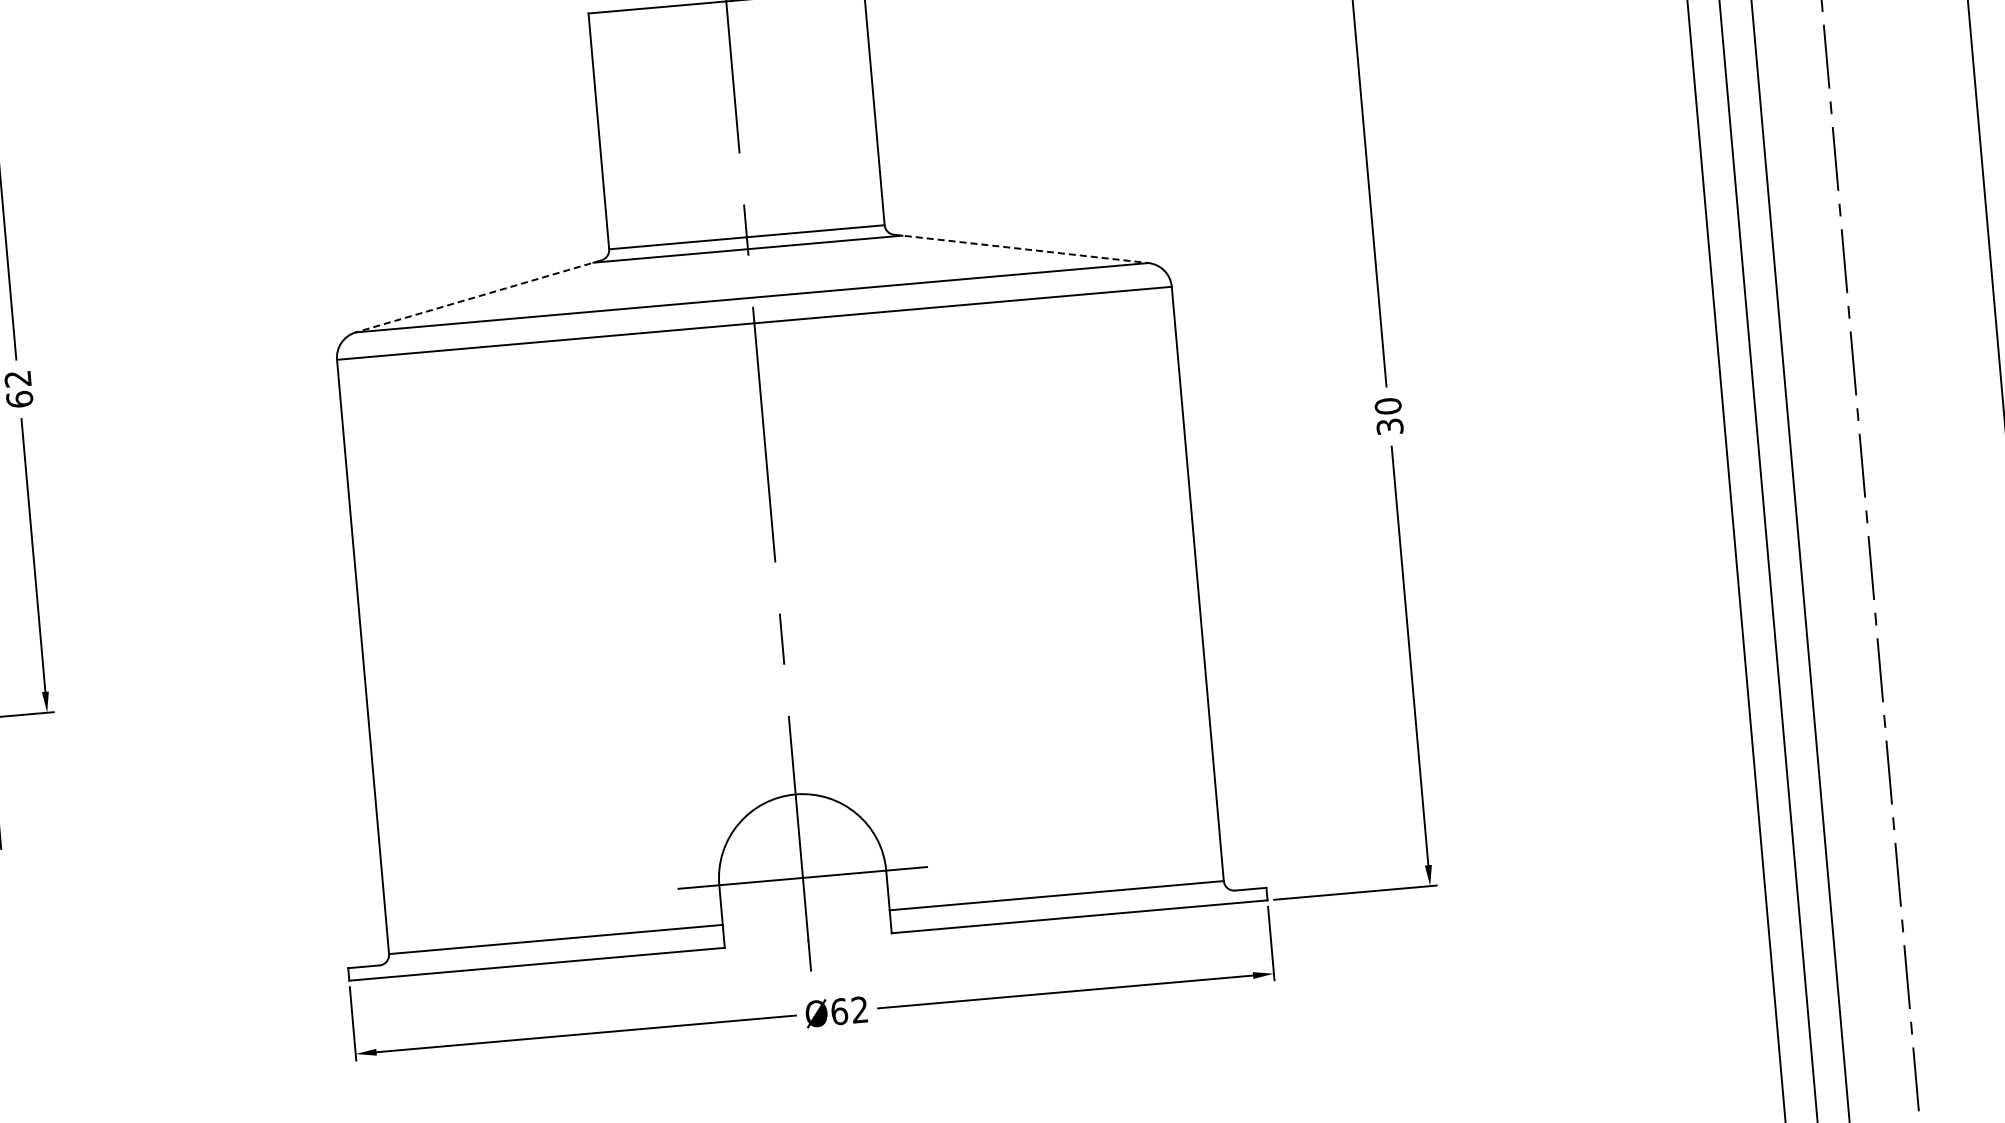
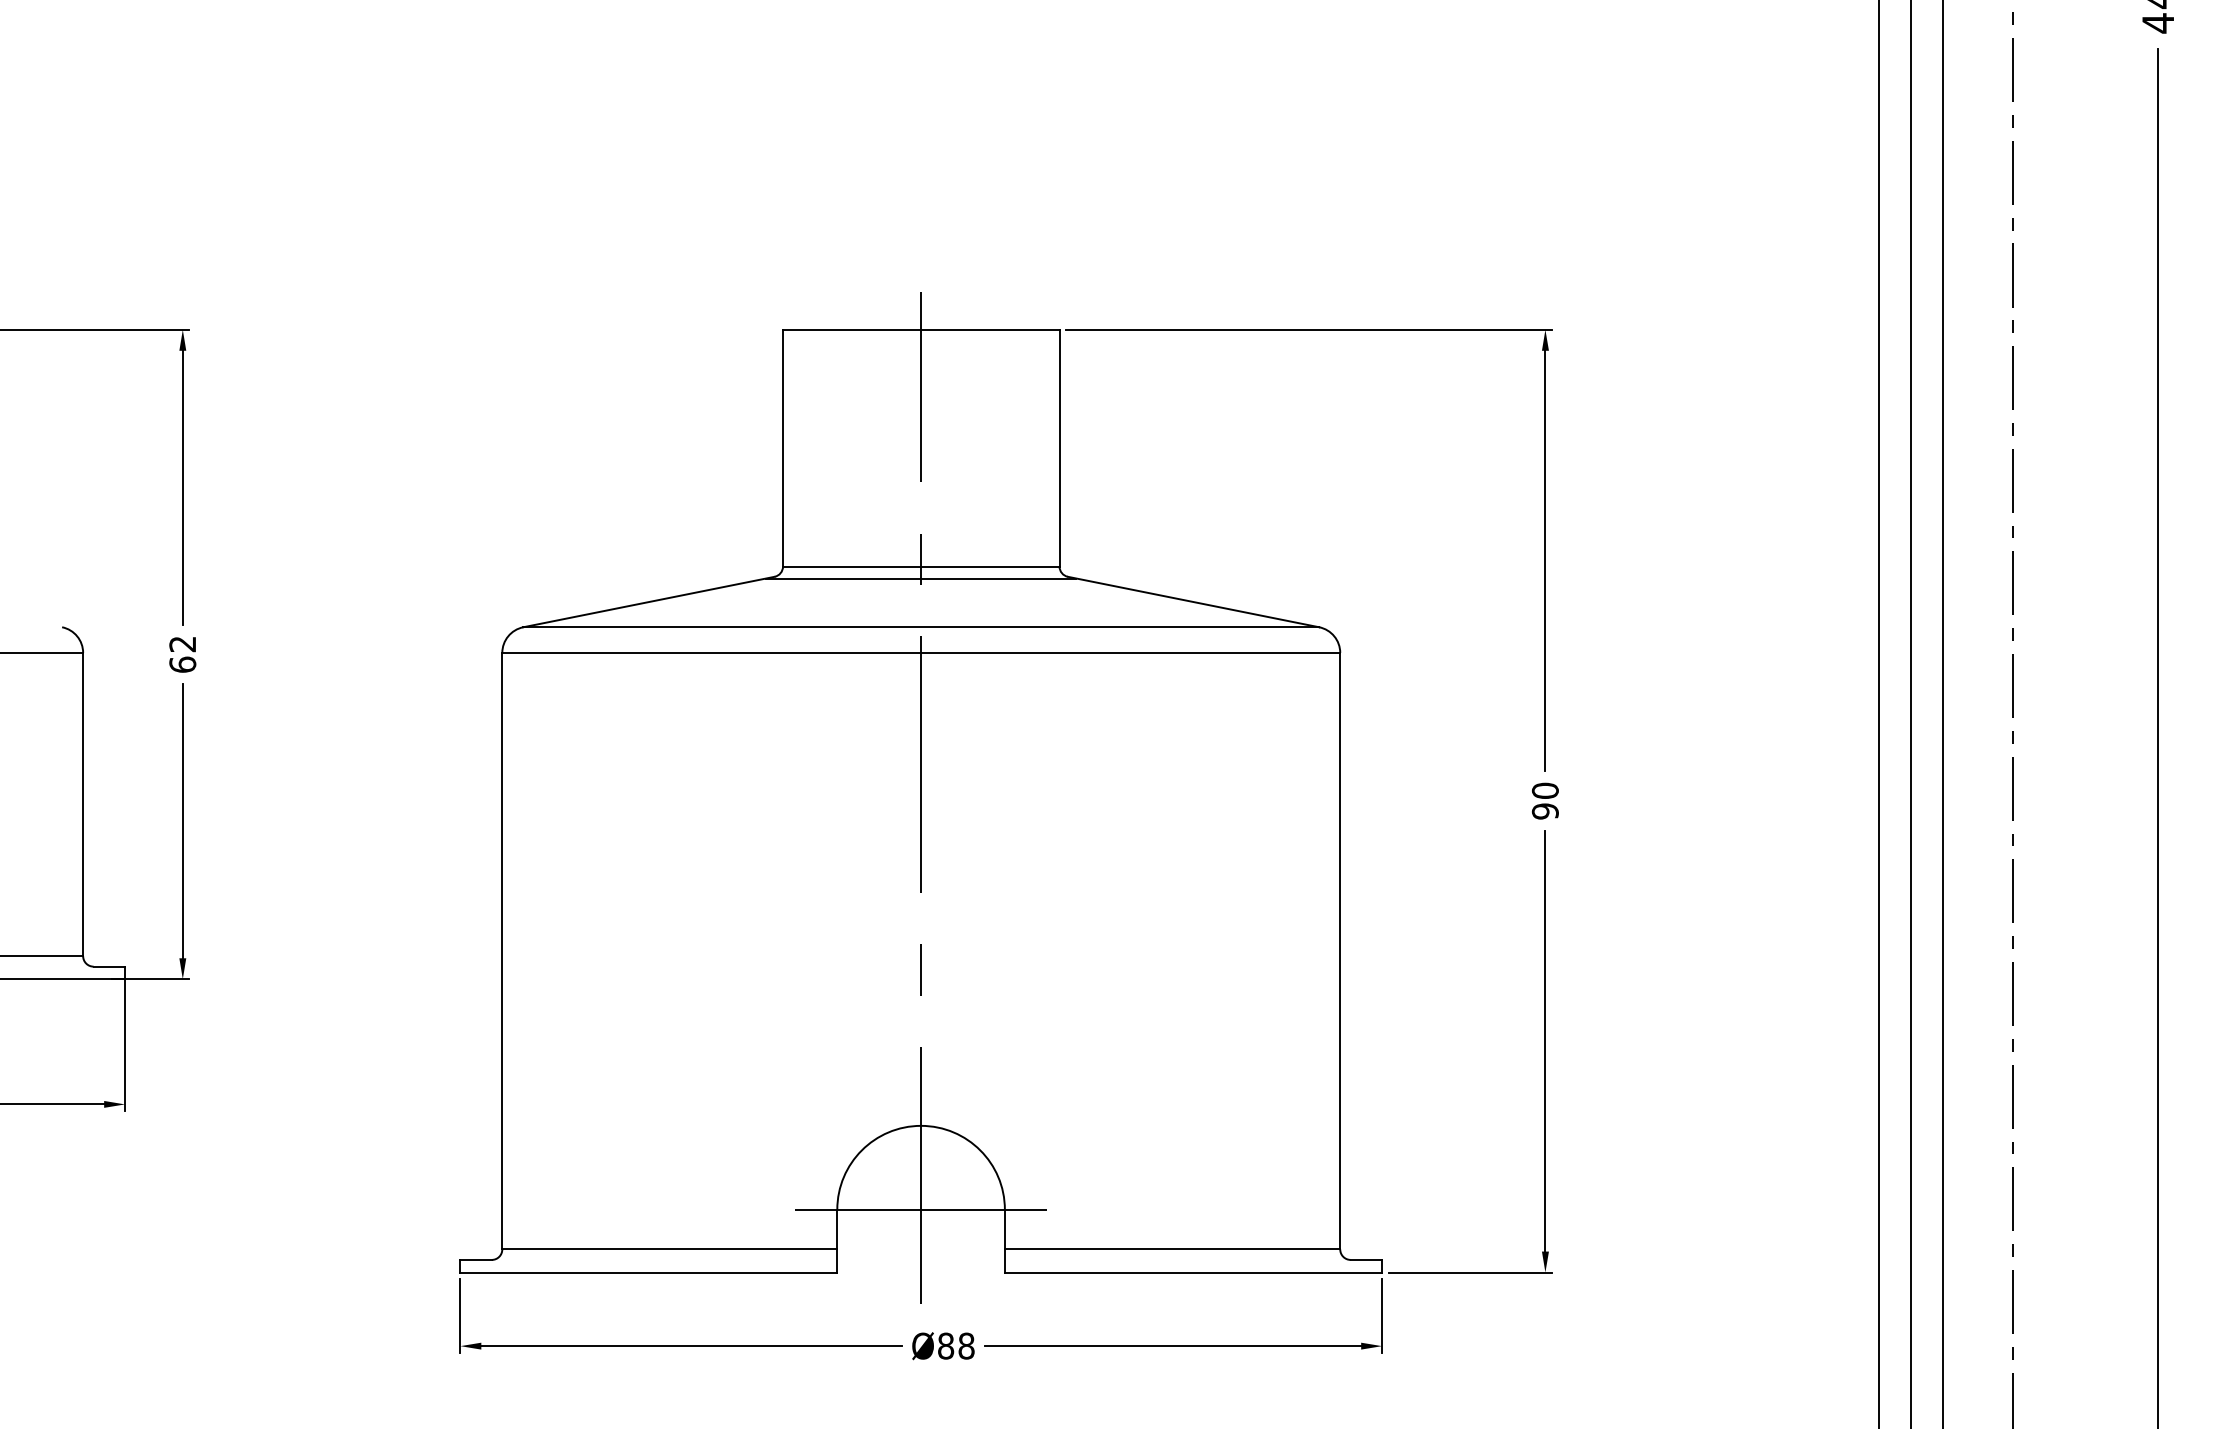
line: (1022, 249) -> (1194, 602), dashed -> solid
line: (478, 296) -> (648, 602), dashed -> solid
text: (1390, 426) -> (1545, 811), 30 -> 90
text: (849, 1010) -> (956, 1345), Ø62 -> Ø88

